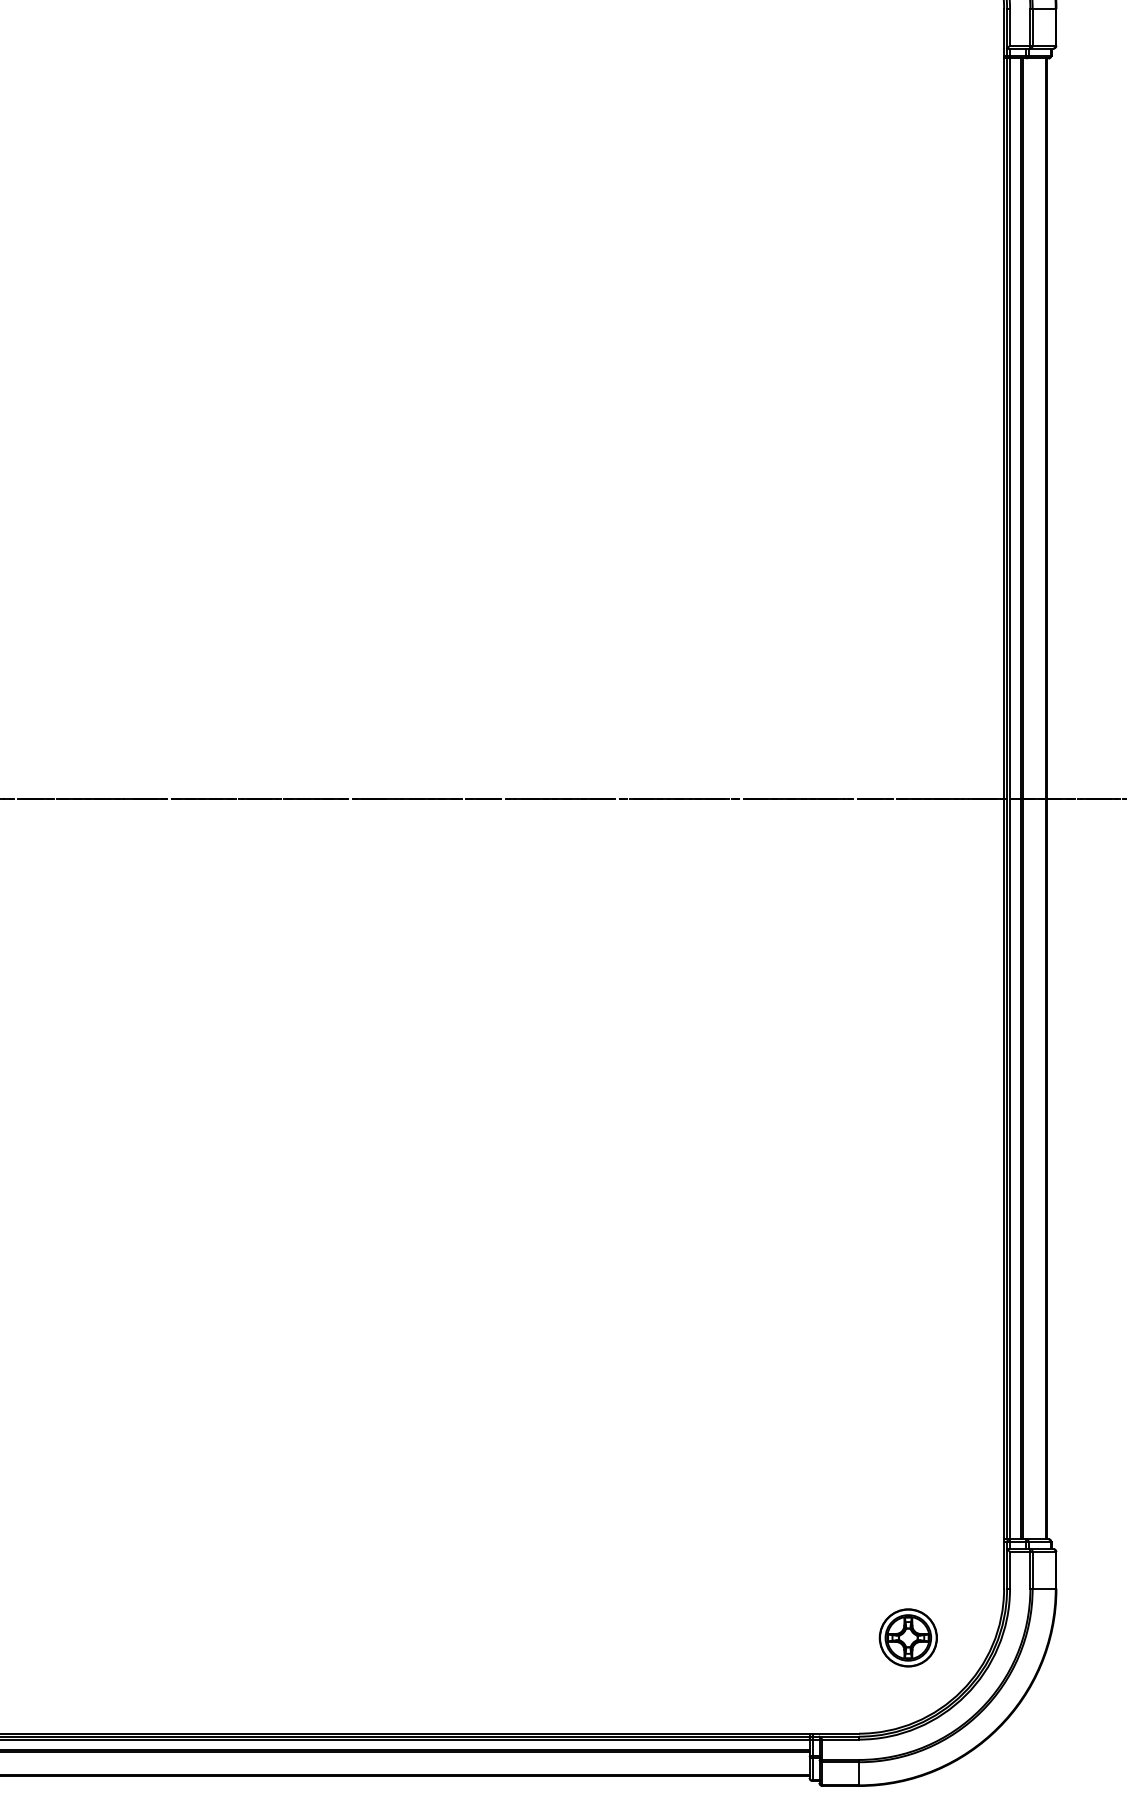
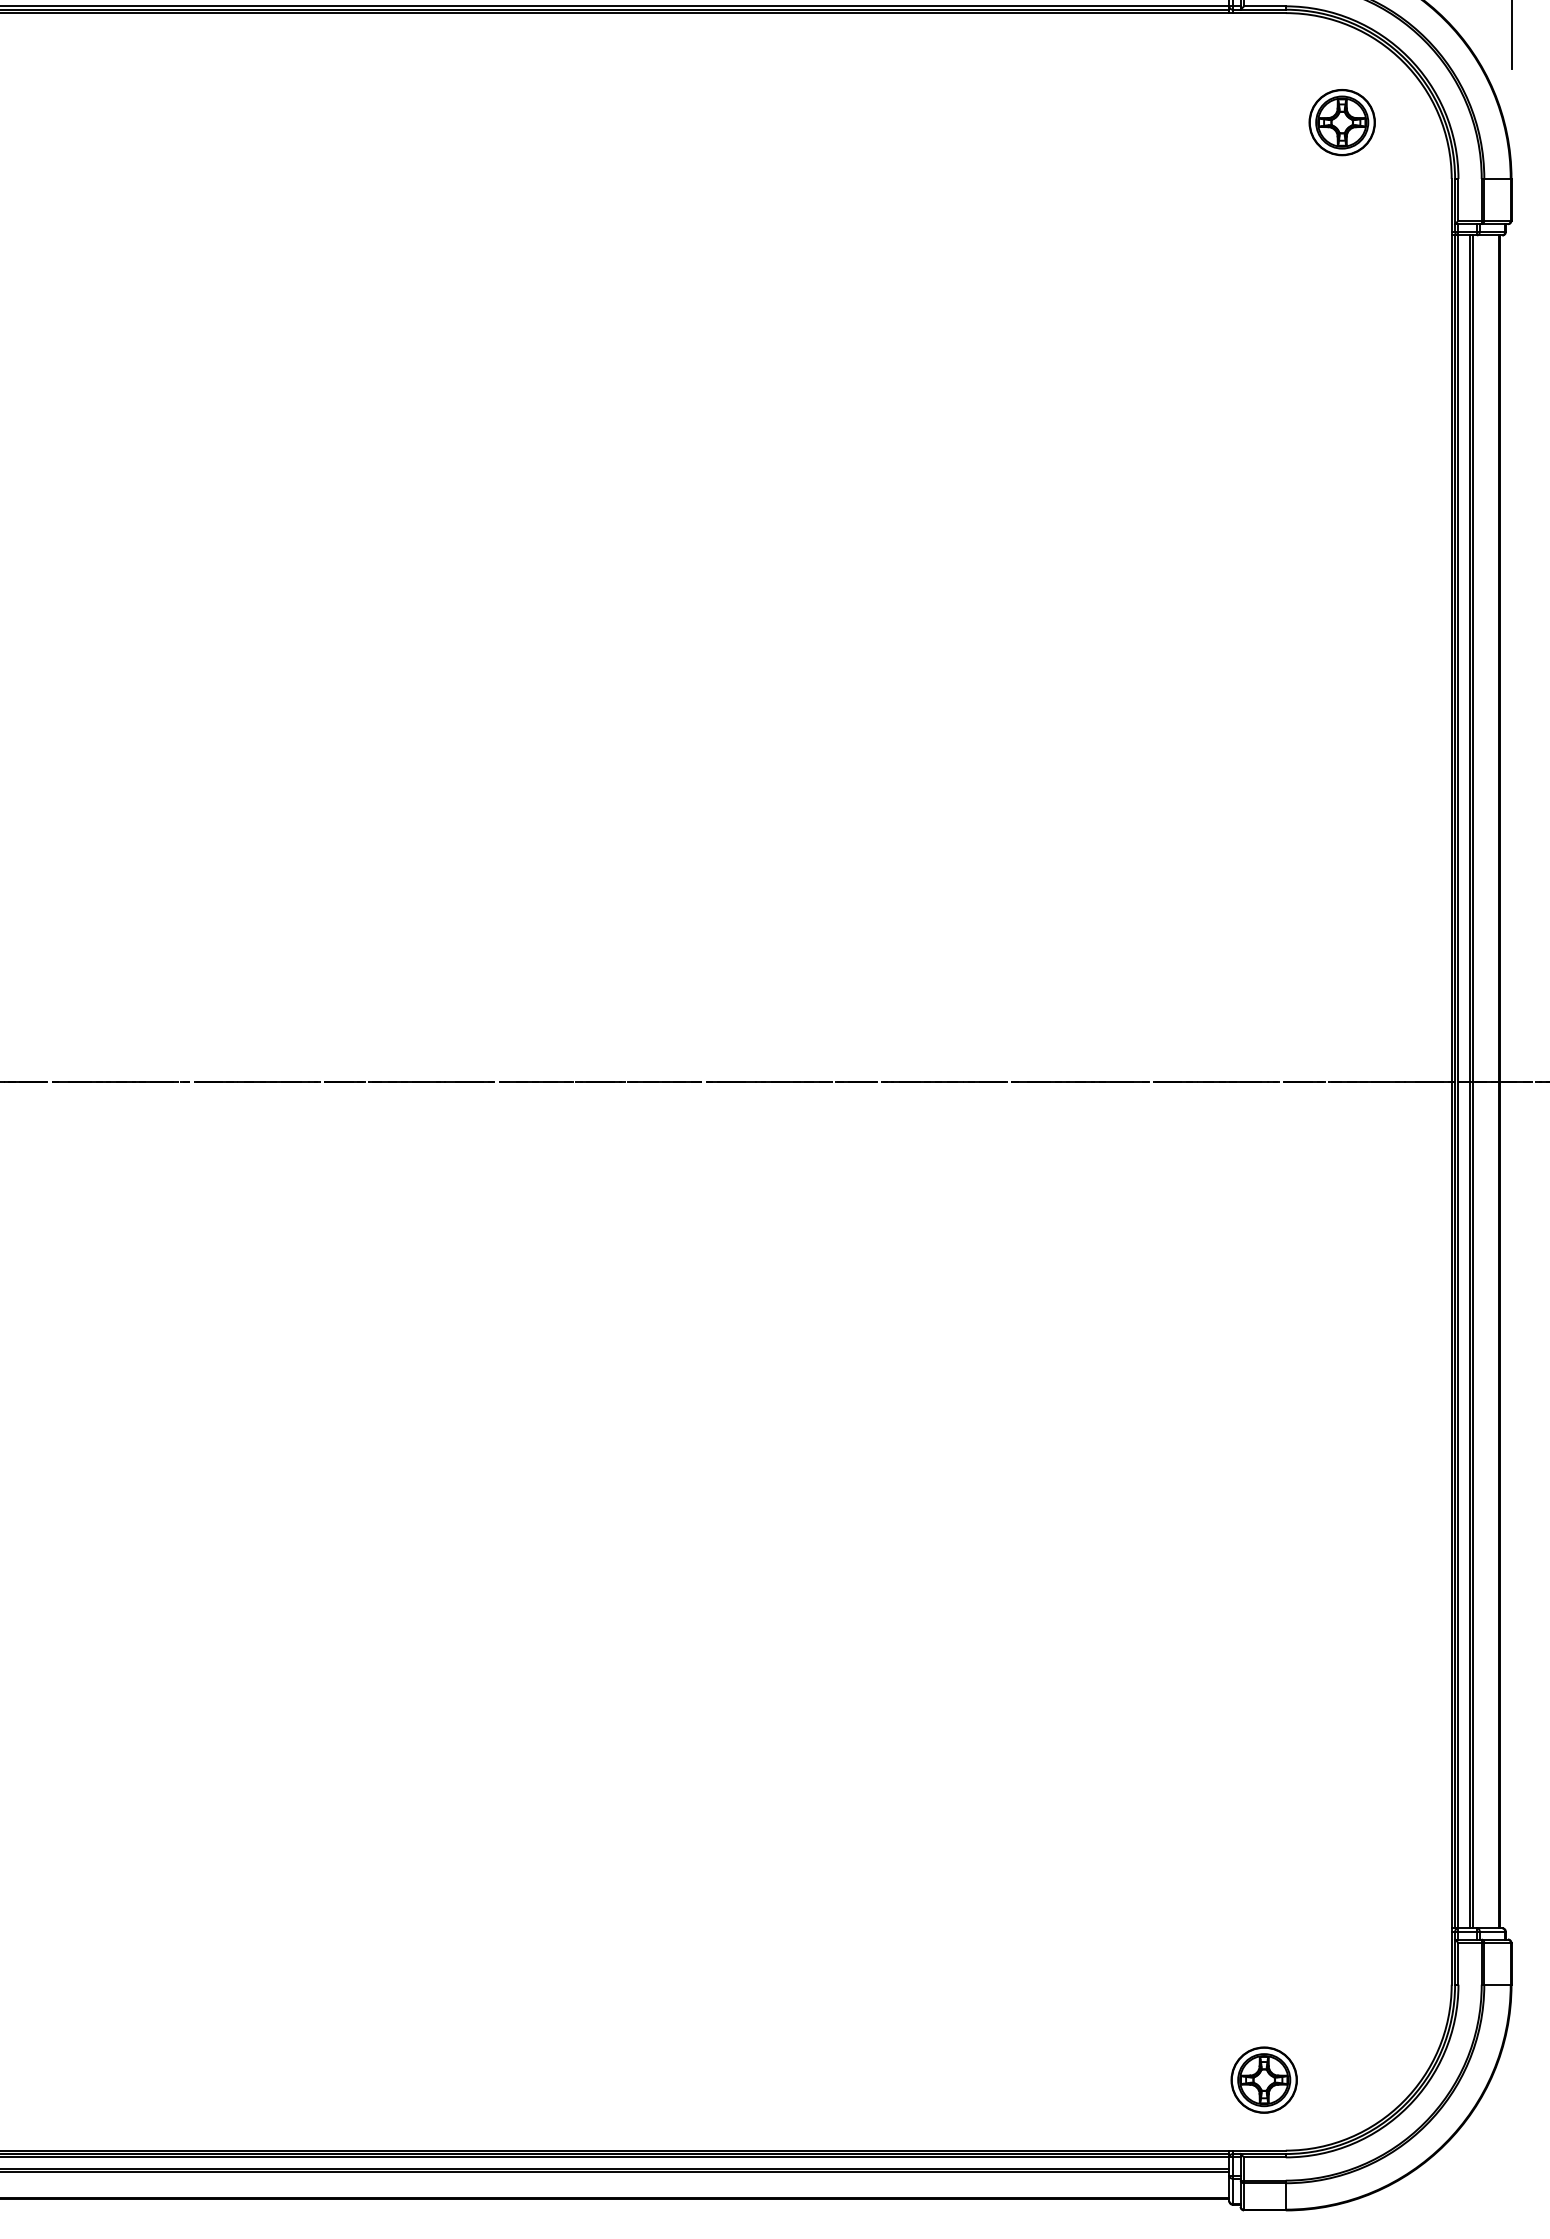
part: (907, 1637) -> (1263, 2079), moved

